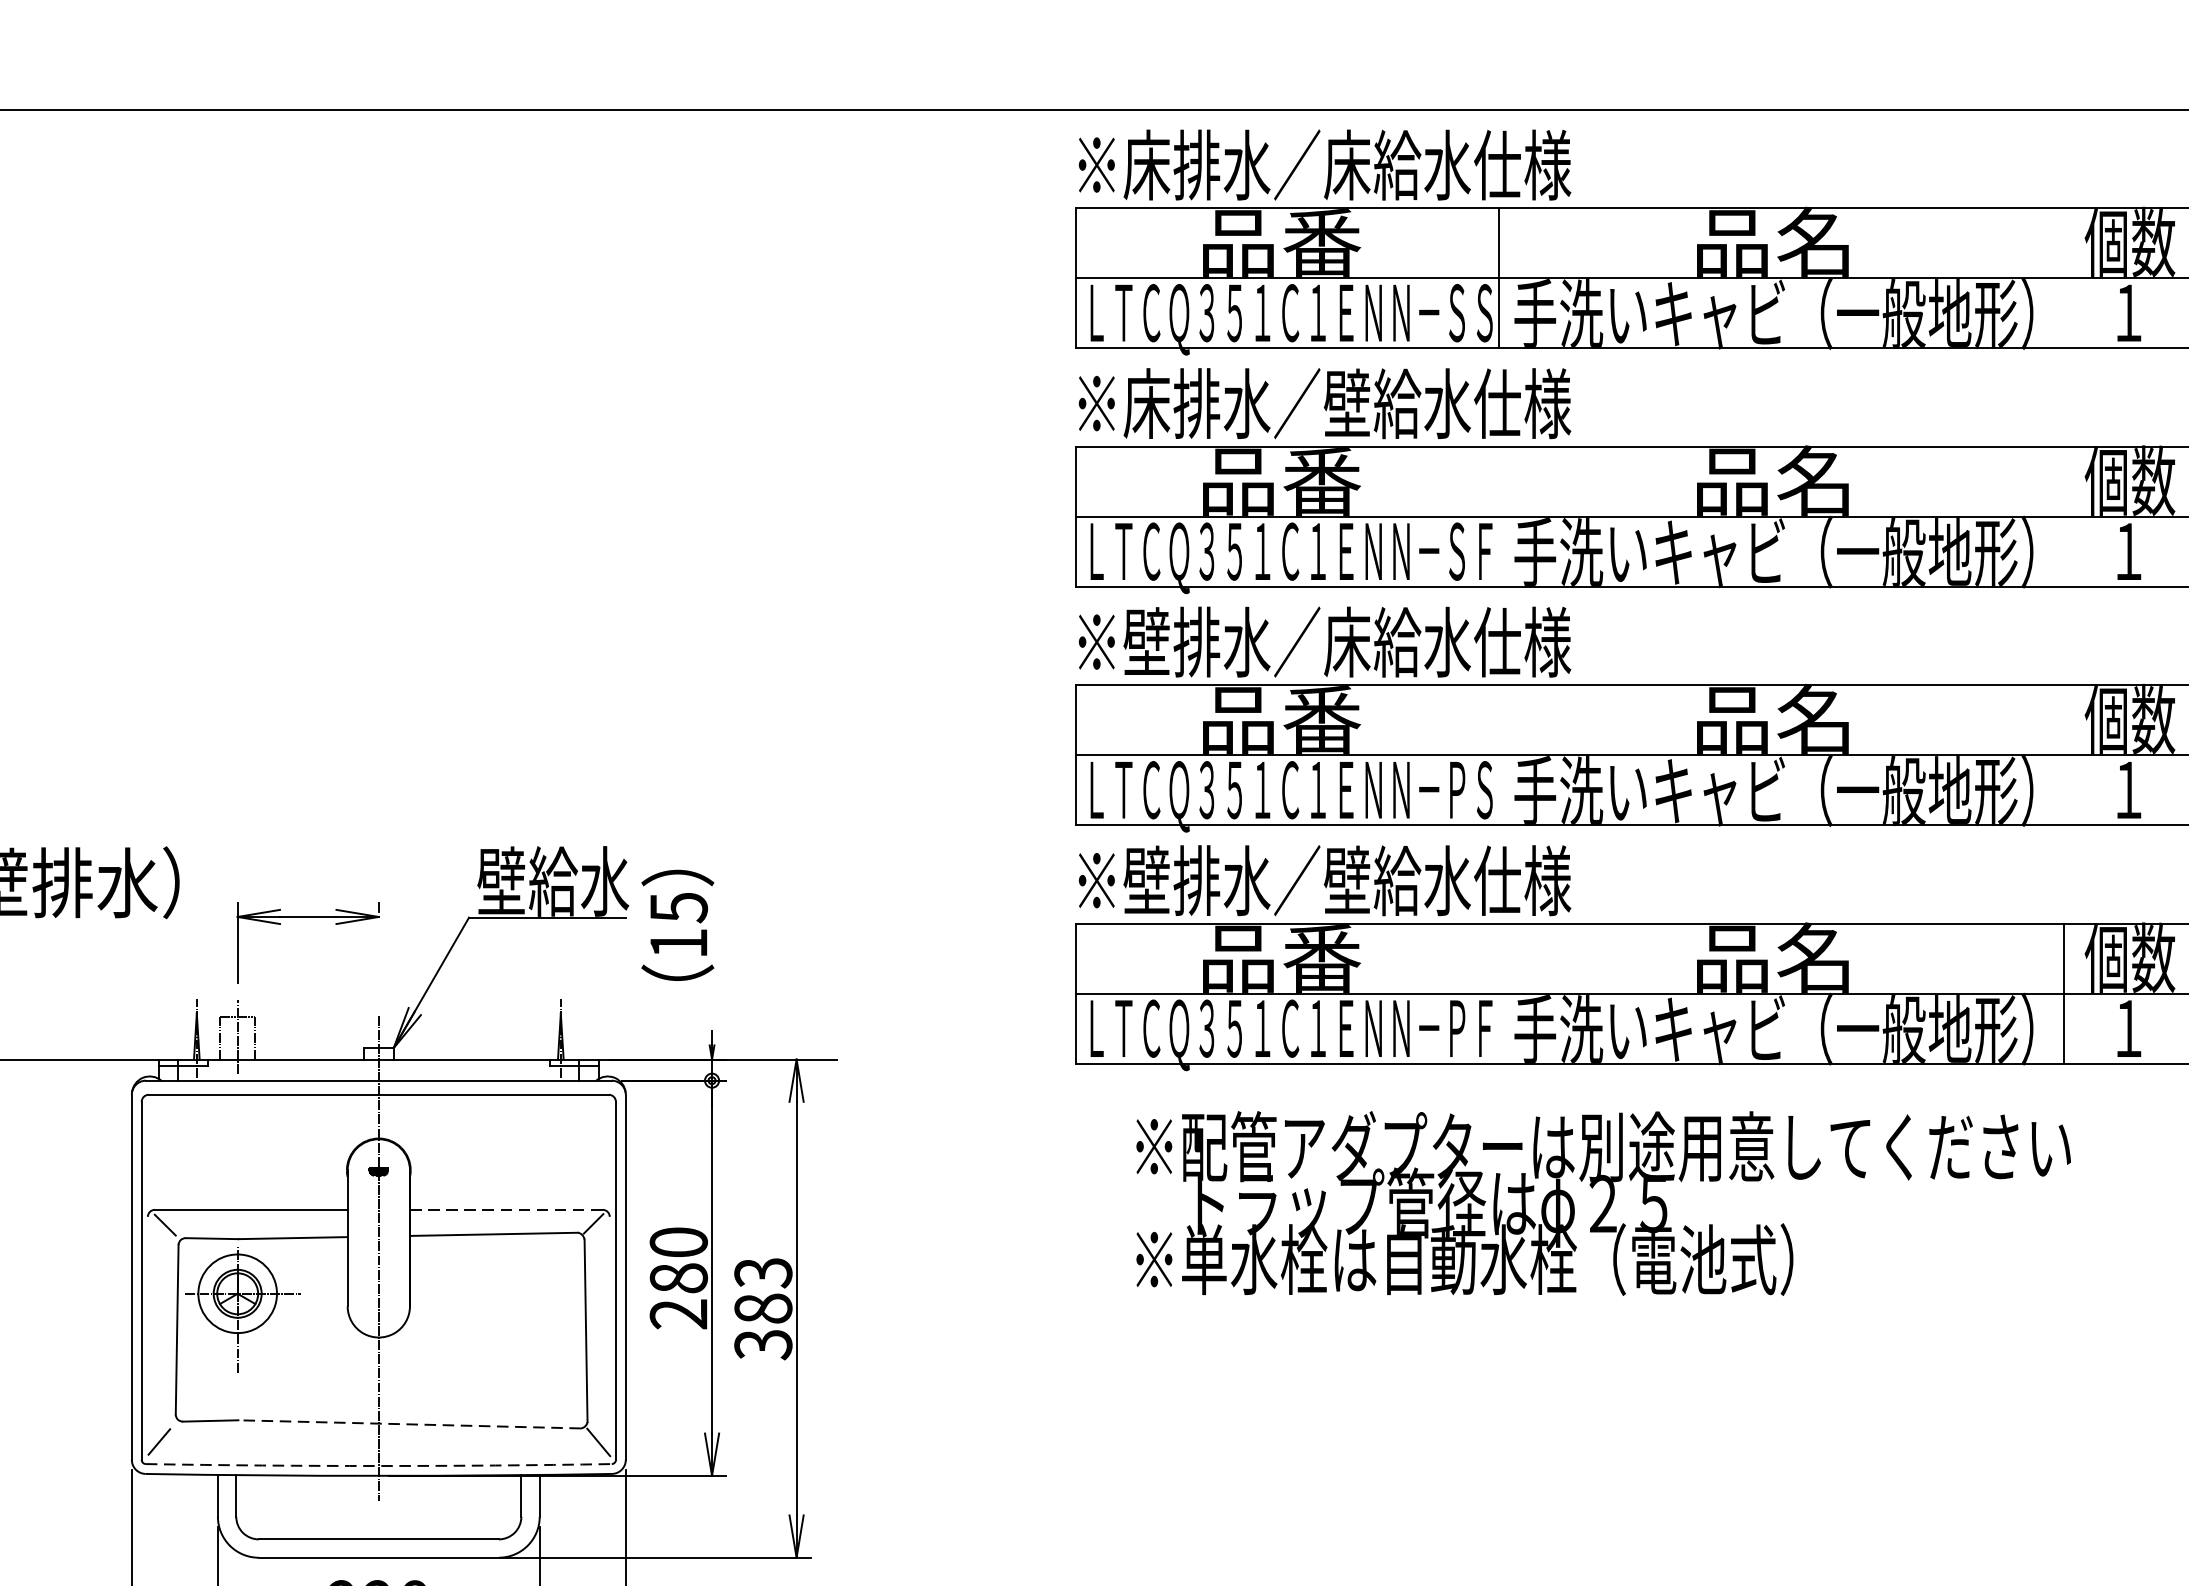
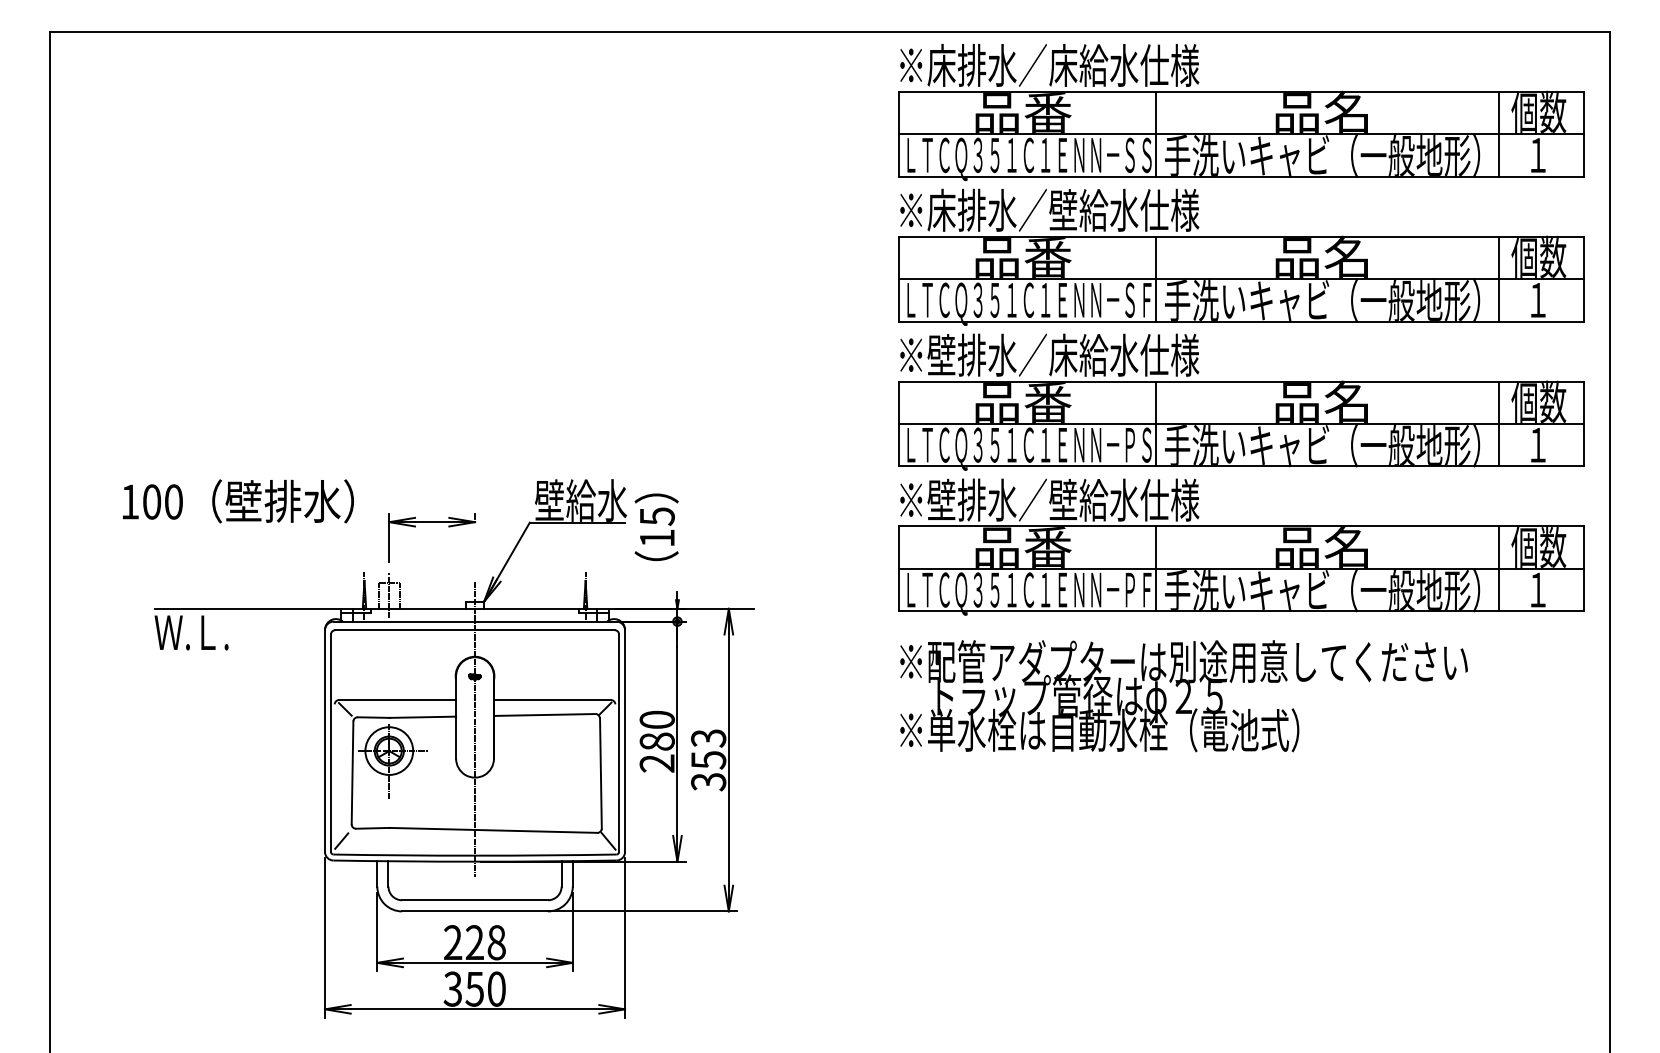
line: (2063, 277) -> (1498, 133), added
line: (1498, 515) -> (1155, 278), added
line: (2063, 515) -> (1498, 278), added
line: (1498, 754) -> (1155, 423), added
line: (2063, 754) -> (1498, 423), added
line: (1498, 993) -> (1155, 568), added
text: (1602, 1203) -> (1183, 696), moved
line: (506, 1210) -> (552, 700), dashed -> solid
text: (763, 1309) -> (708, 760), 383 -> 353
line: (409, 1424) -> (493, 830), dashed -> solid
arc: (379, 1465) -> (475, 855), dashed -> solid

